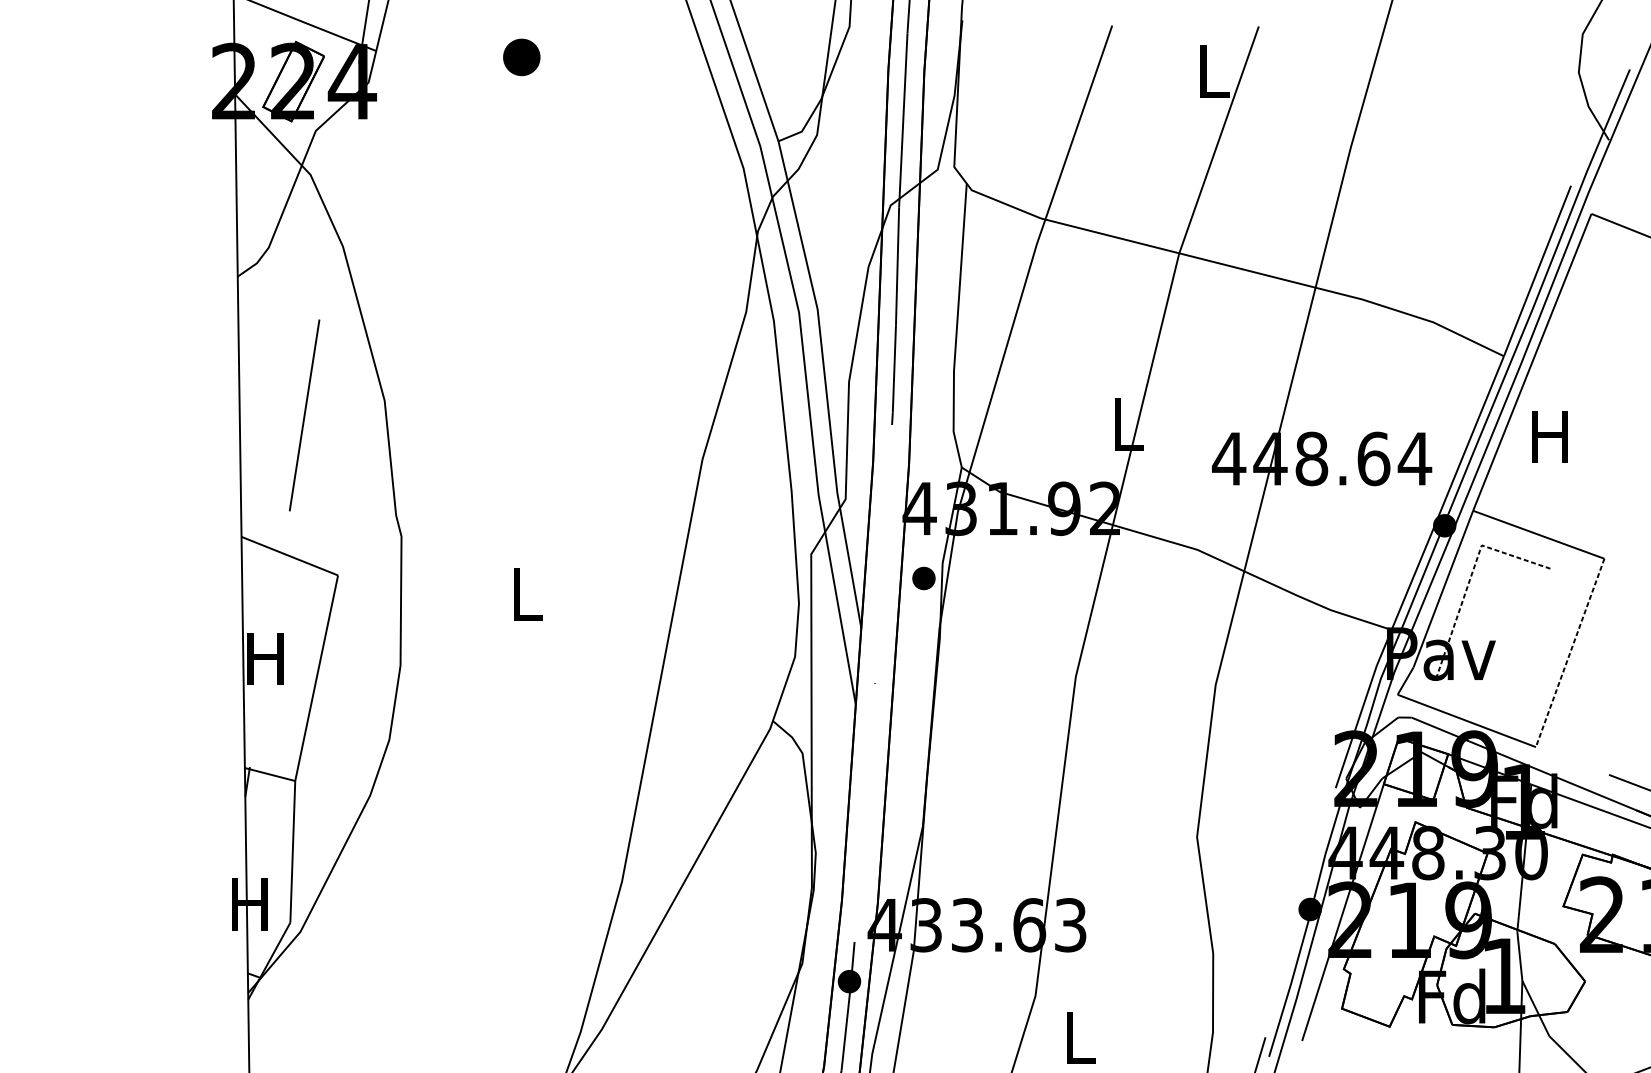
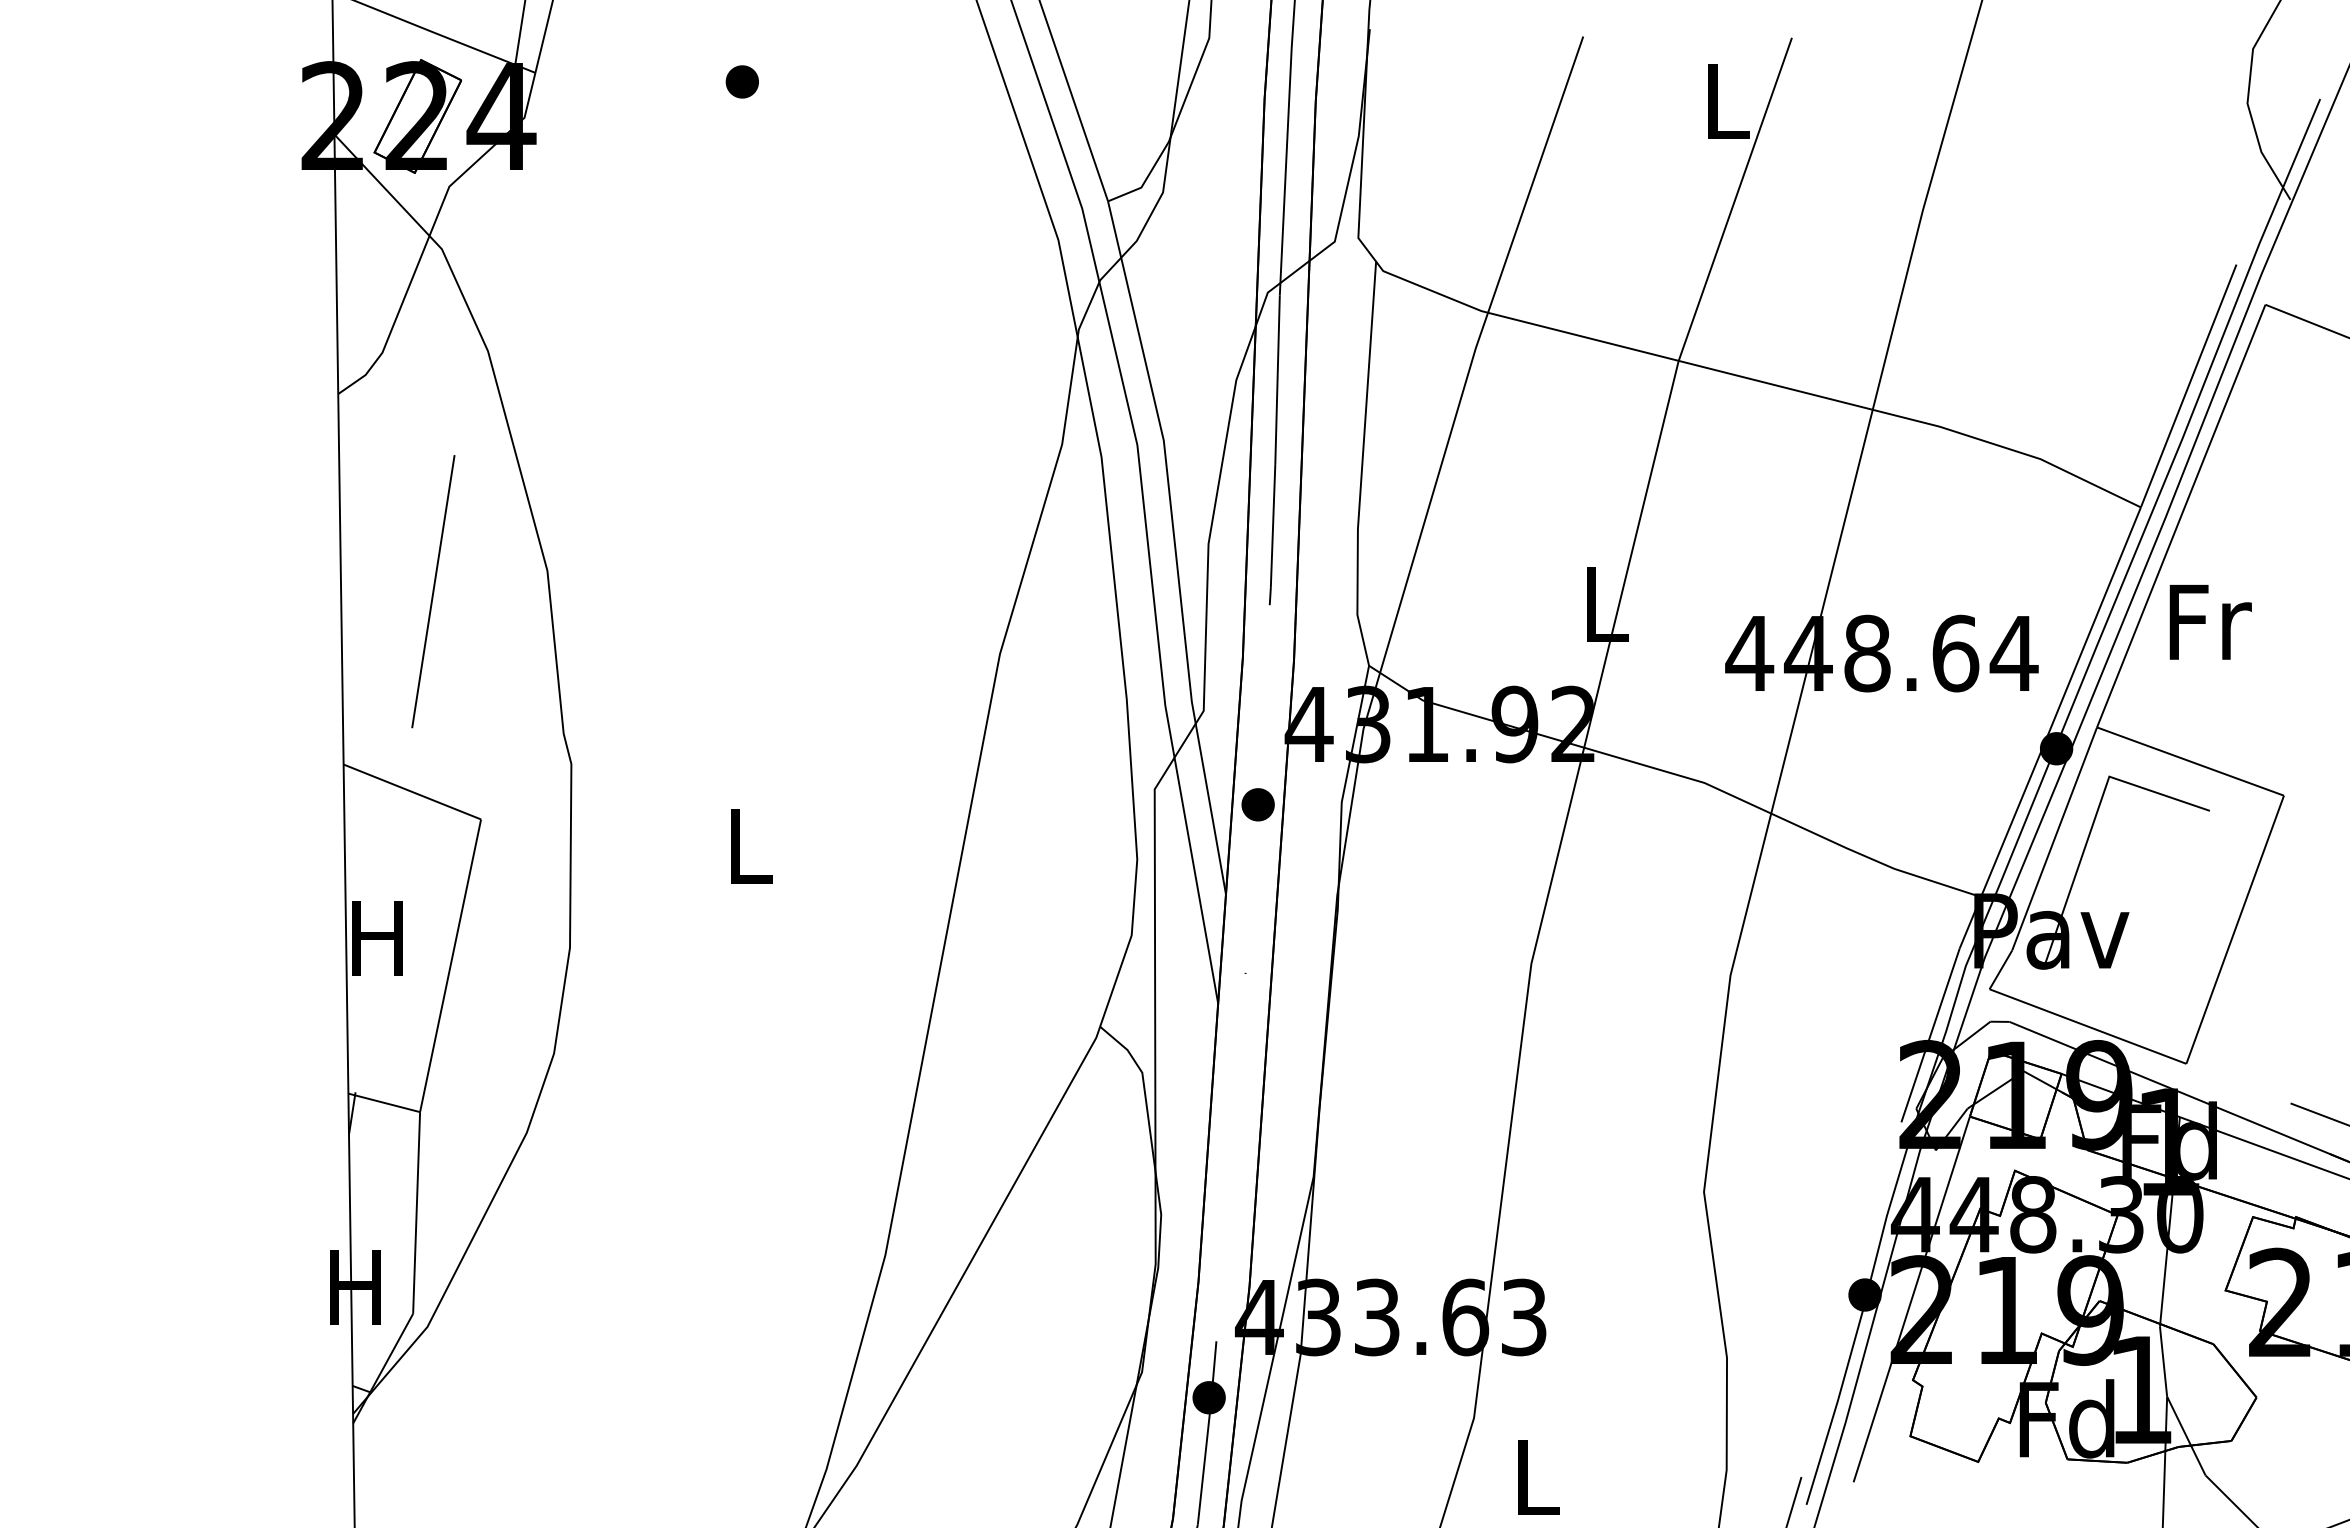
part: (521, 57) -> (741, 81), size x0.62
text: (1552, 436) -> (2210, 621), H -> Fr
line: (1471, 576) -> (2094, 820), dashed -> solid
part: (923, 578) -> (1257, 804), moved
line: (1570, 652) -> (2235, 929), dashed -> solid

